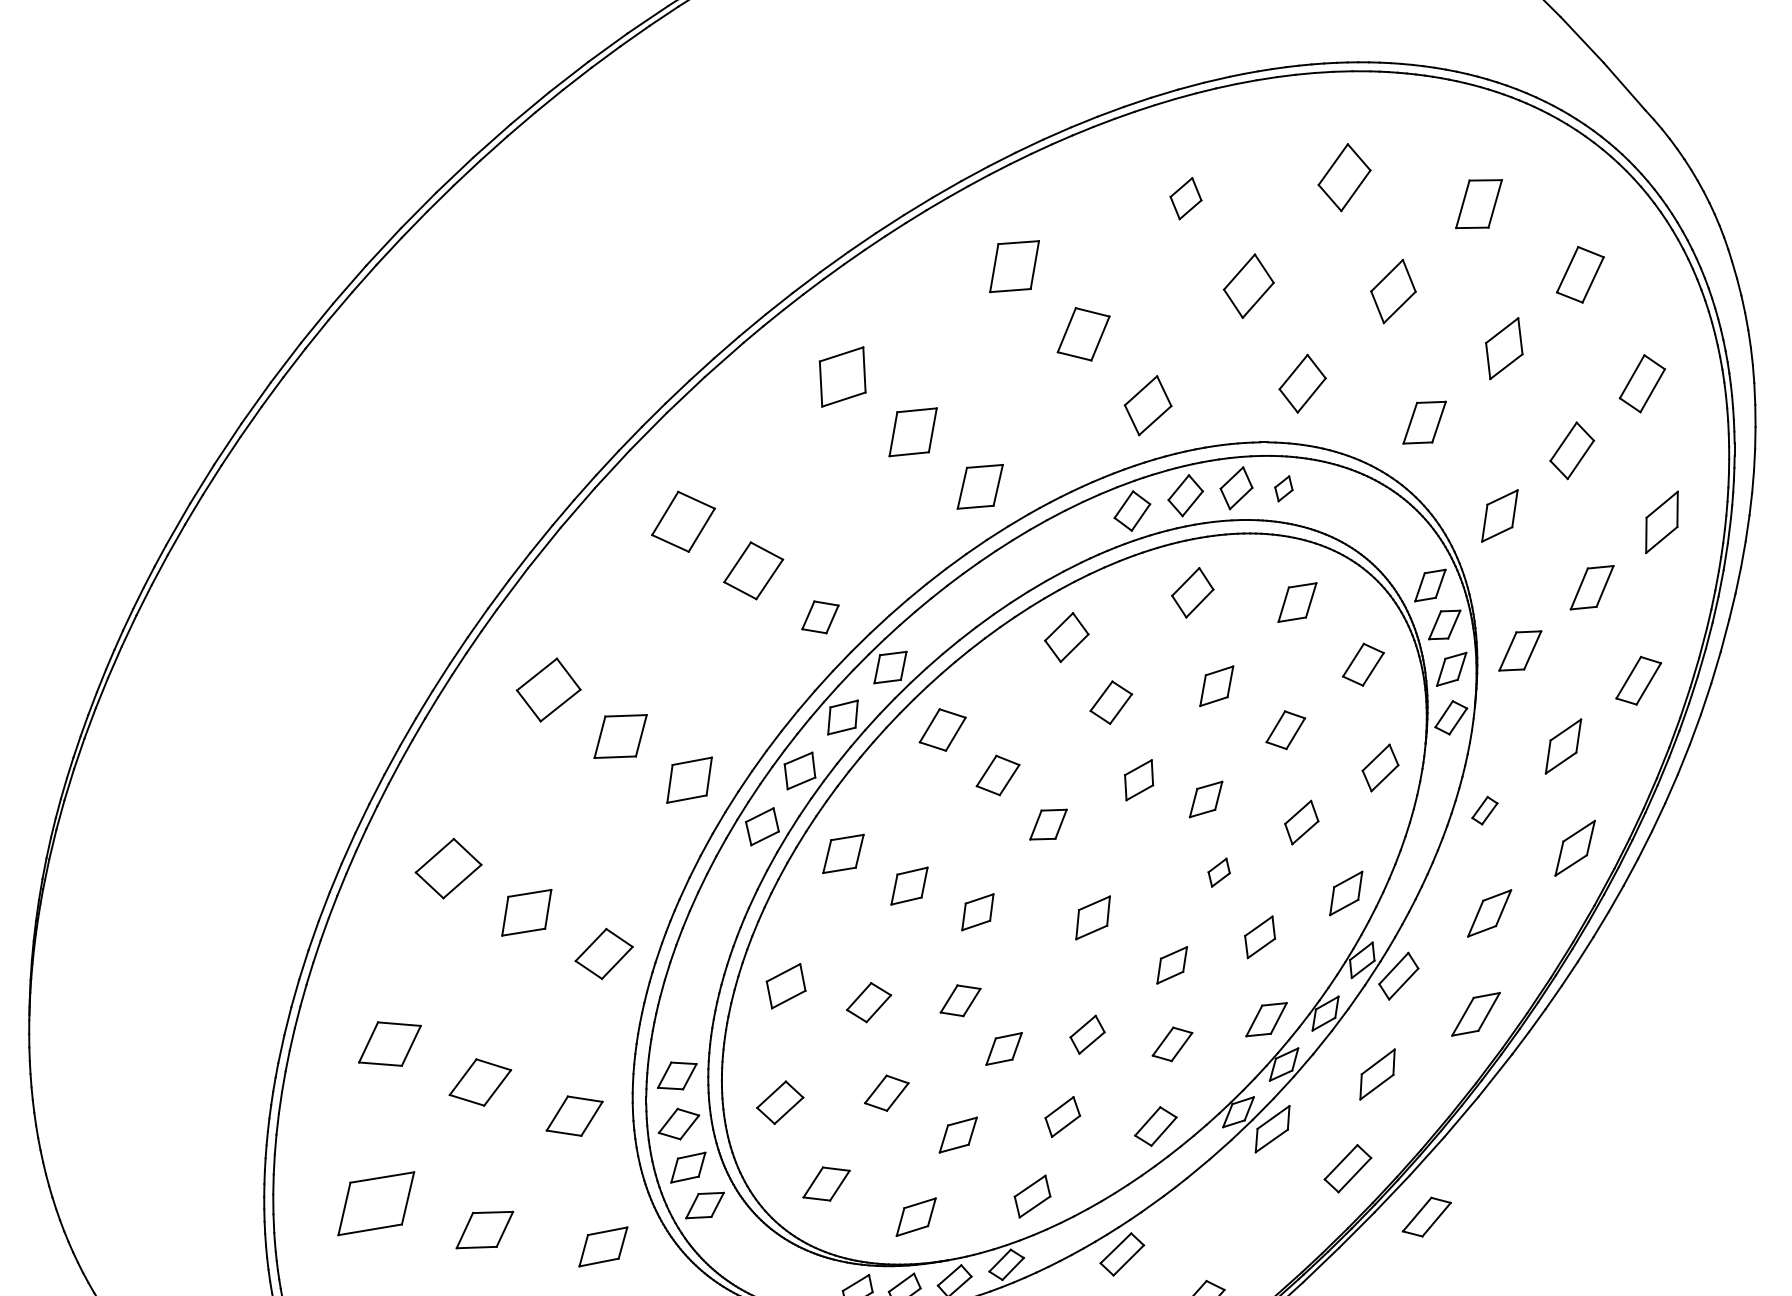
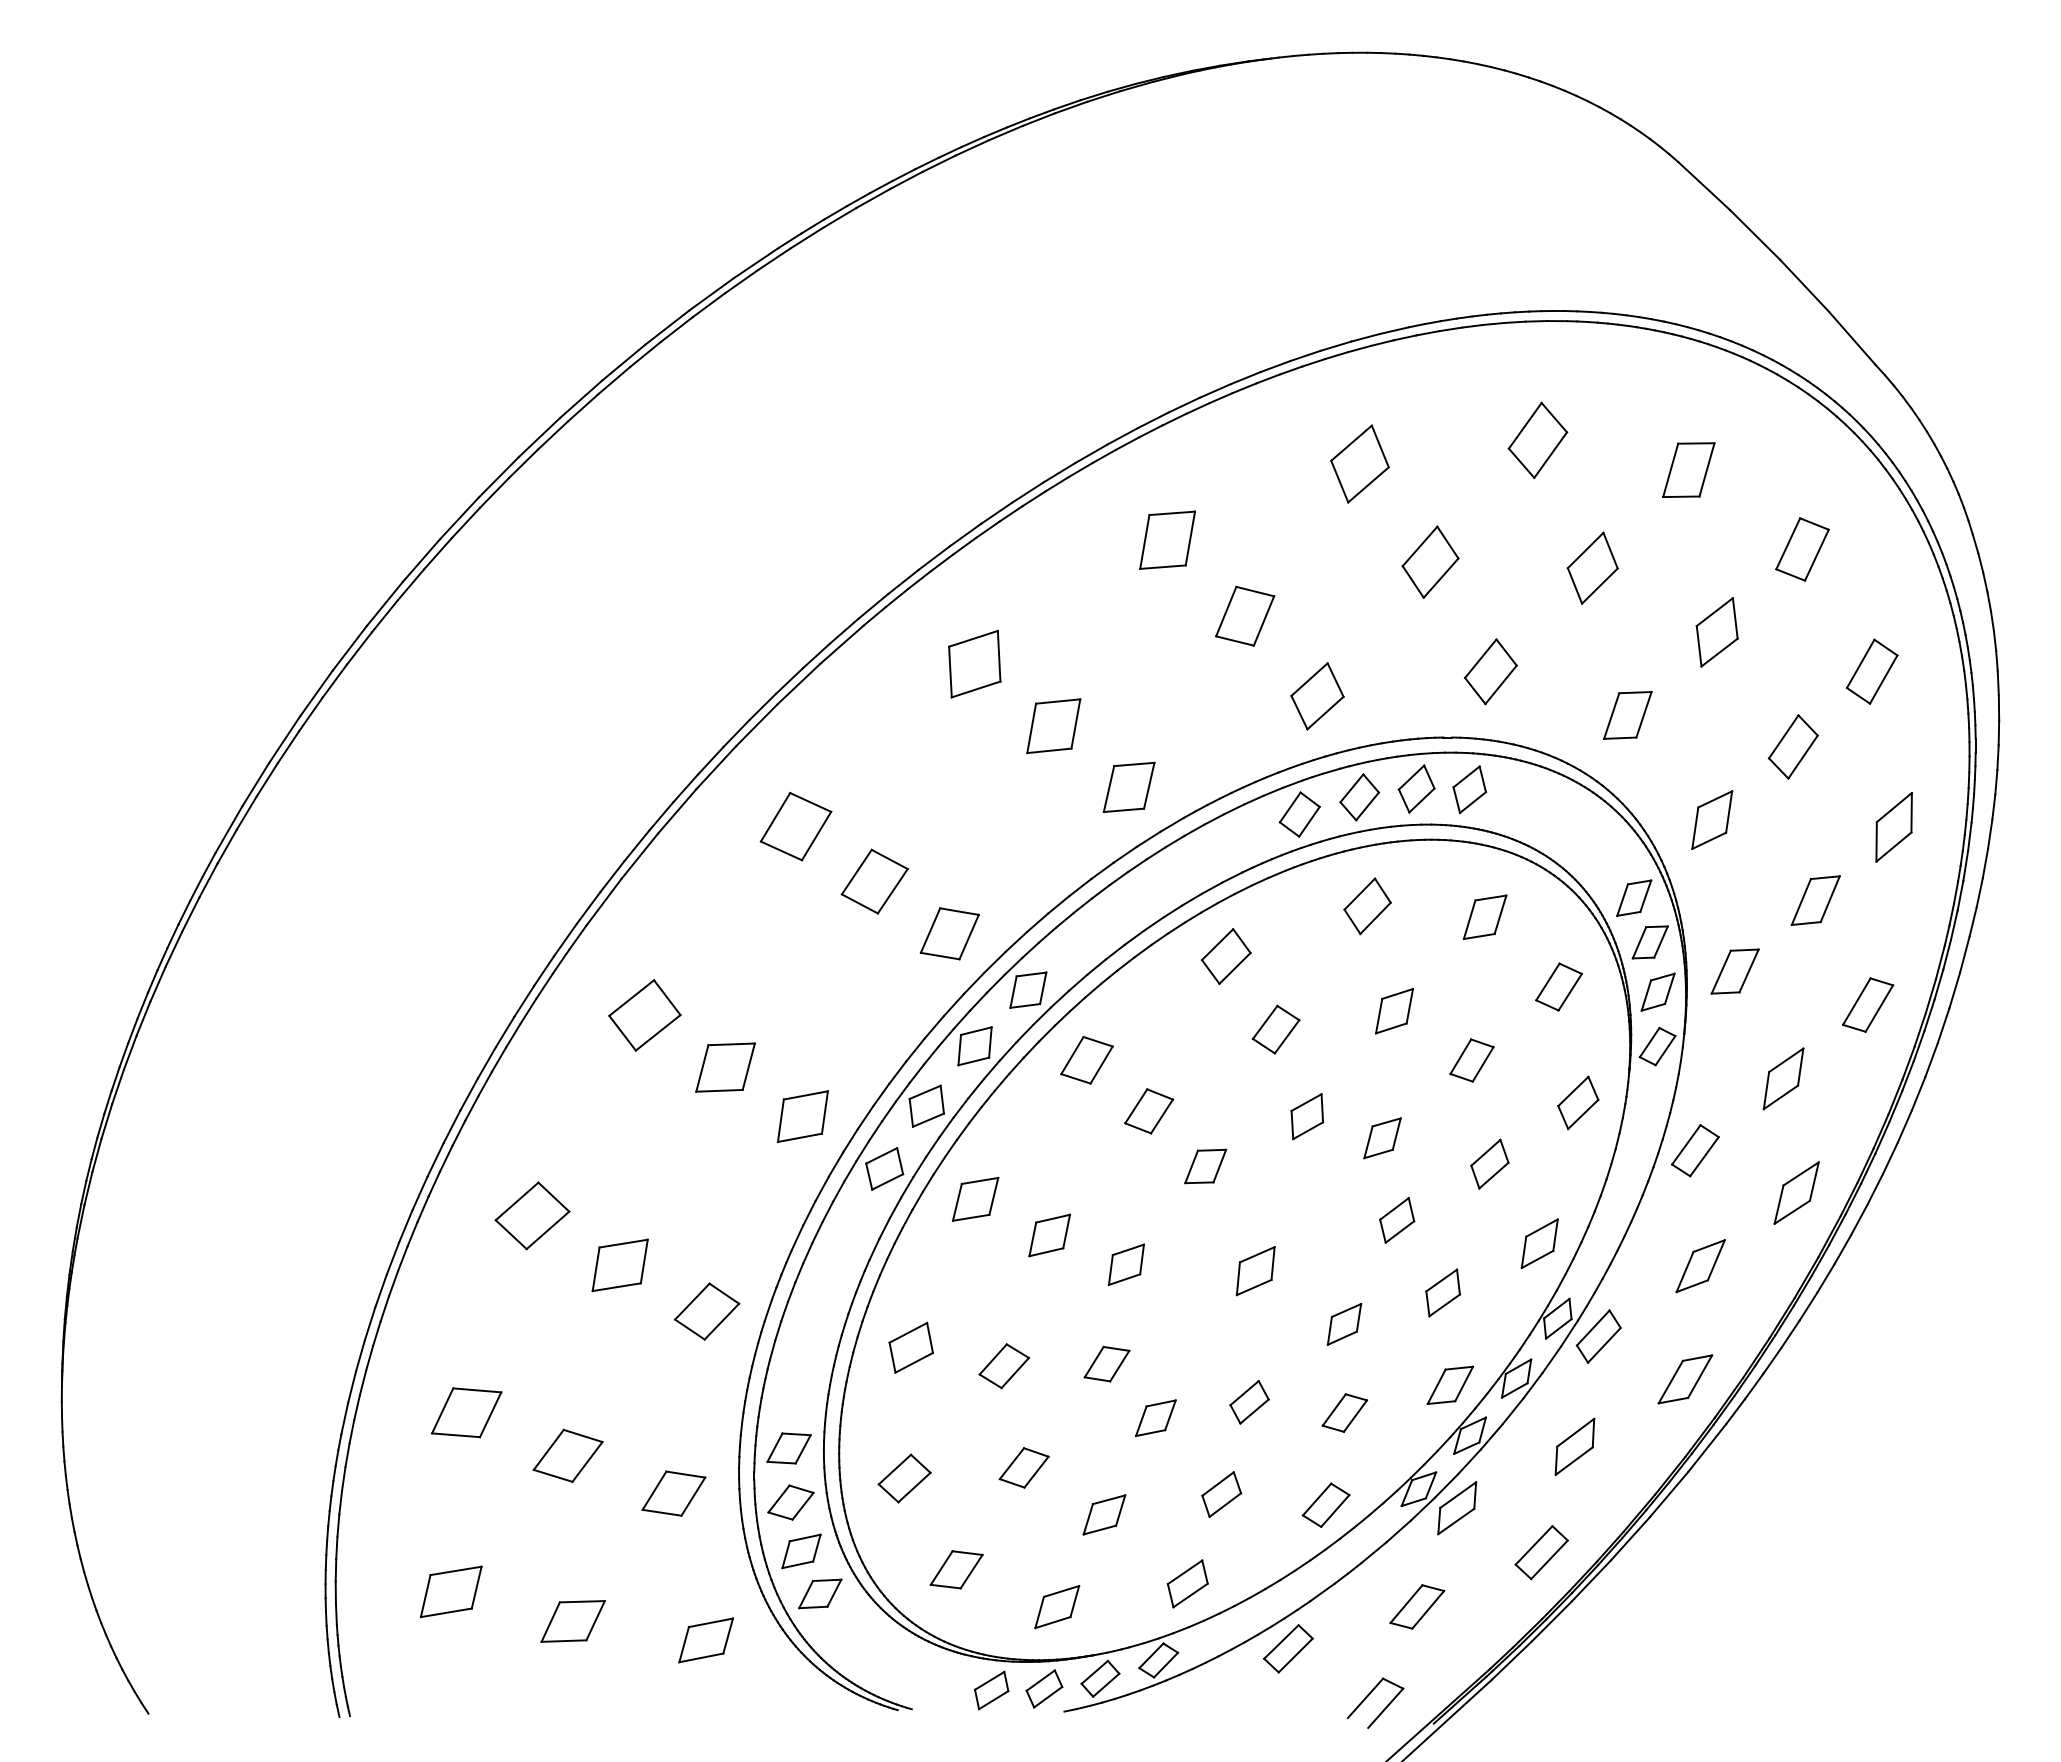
part: (1185, 198) -> (1359, 463), size x1.67
part: (1283, 488) -> (1469, 789), size x1.67
part: (820, 617) -> (949, 933), size x1.43
part: (1484, 810) -> (1695, 1150), size x1.67
part: (1219, 872) -> (1397, 1220), size x1.43
part: (375, 1203) -> (450, 1591), size x0.71
part: (1427, 1216) -> (1417, 1606), moved

